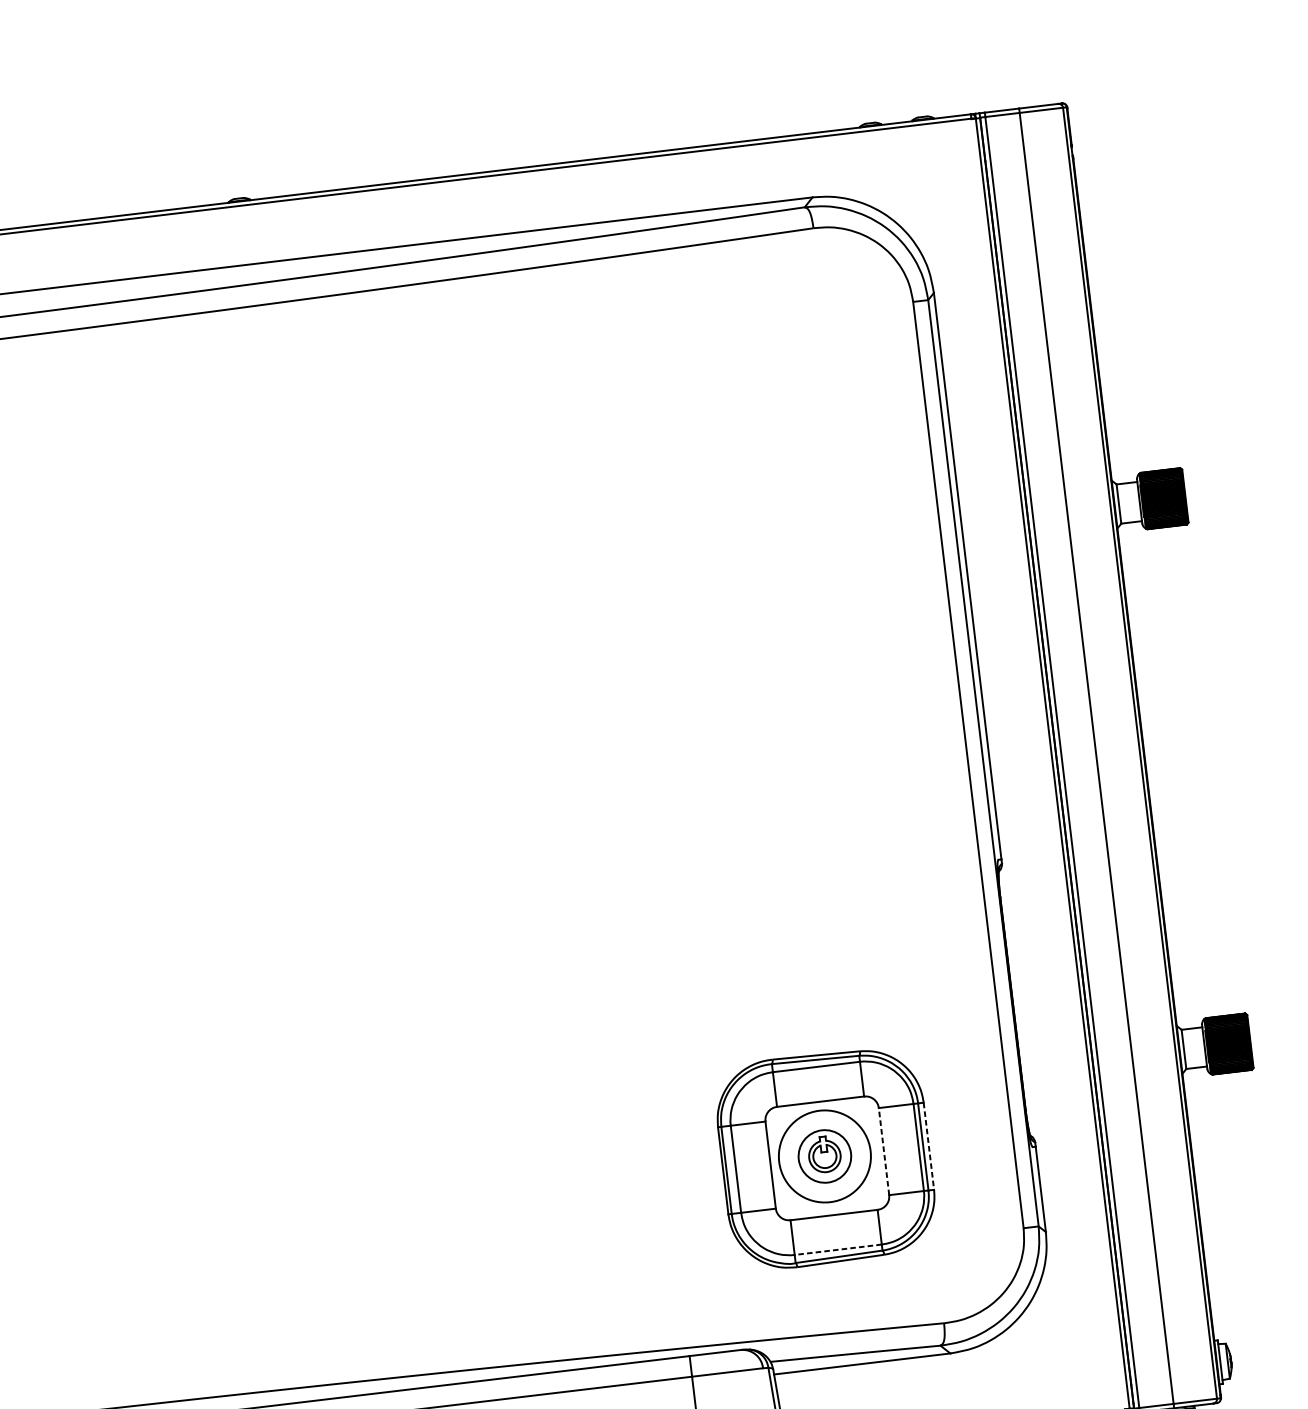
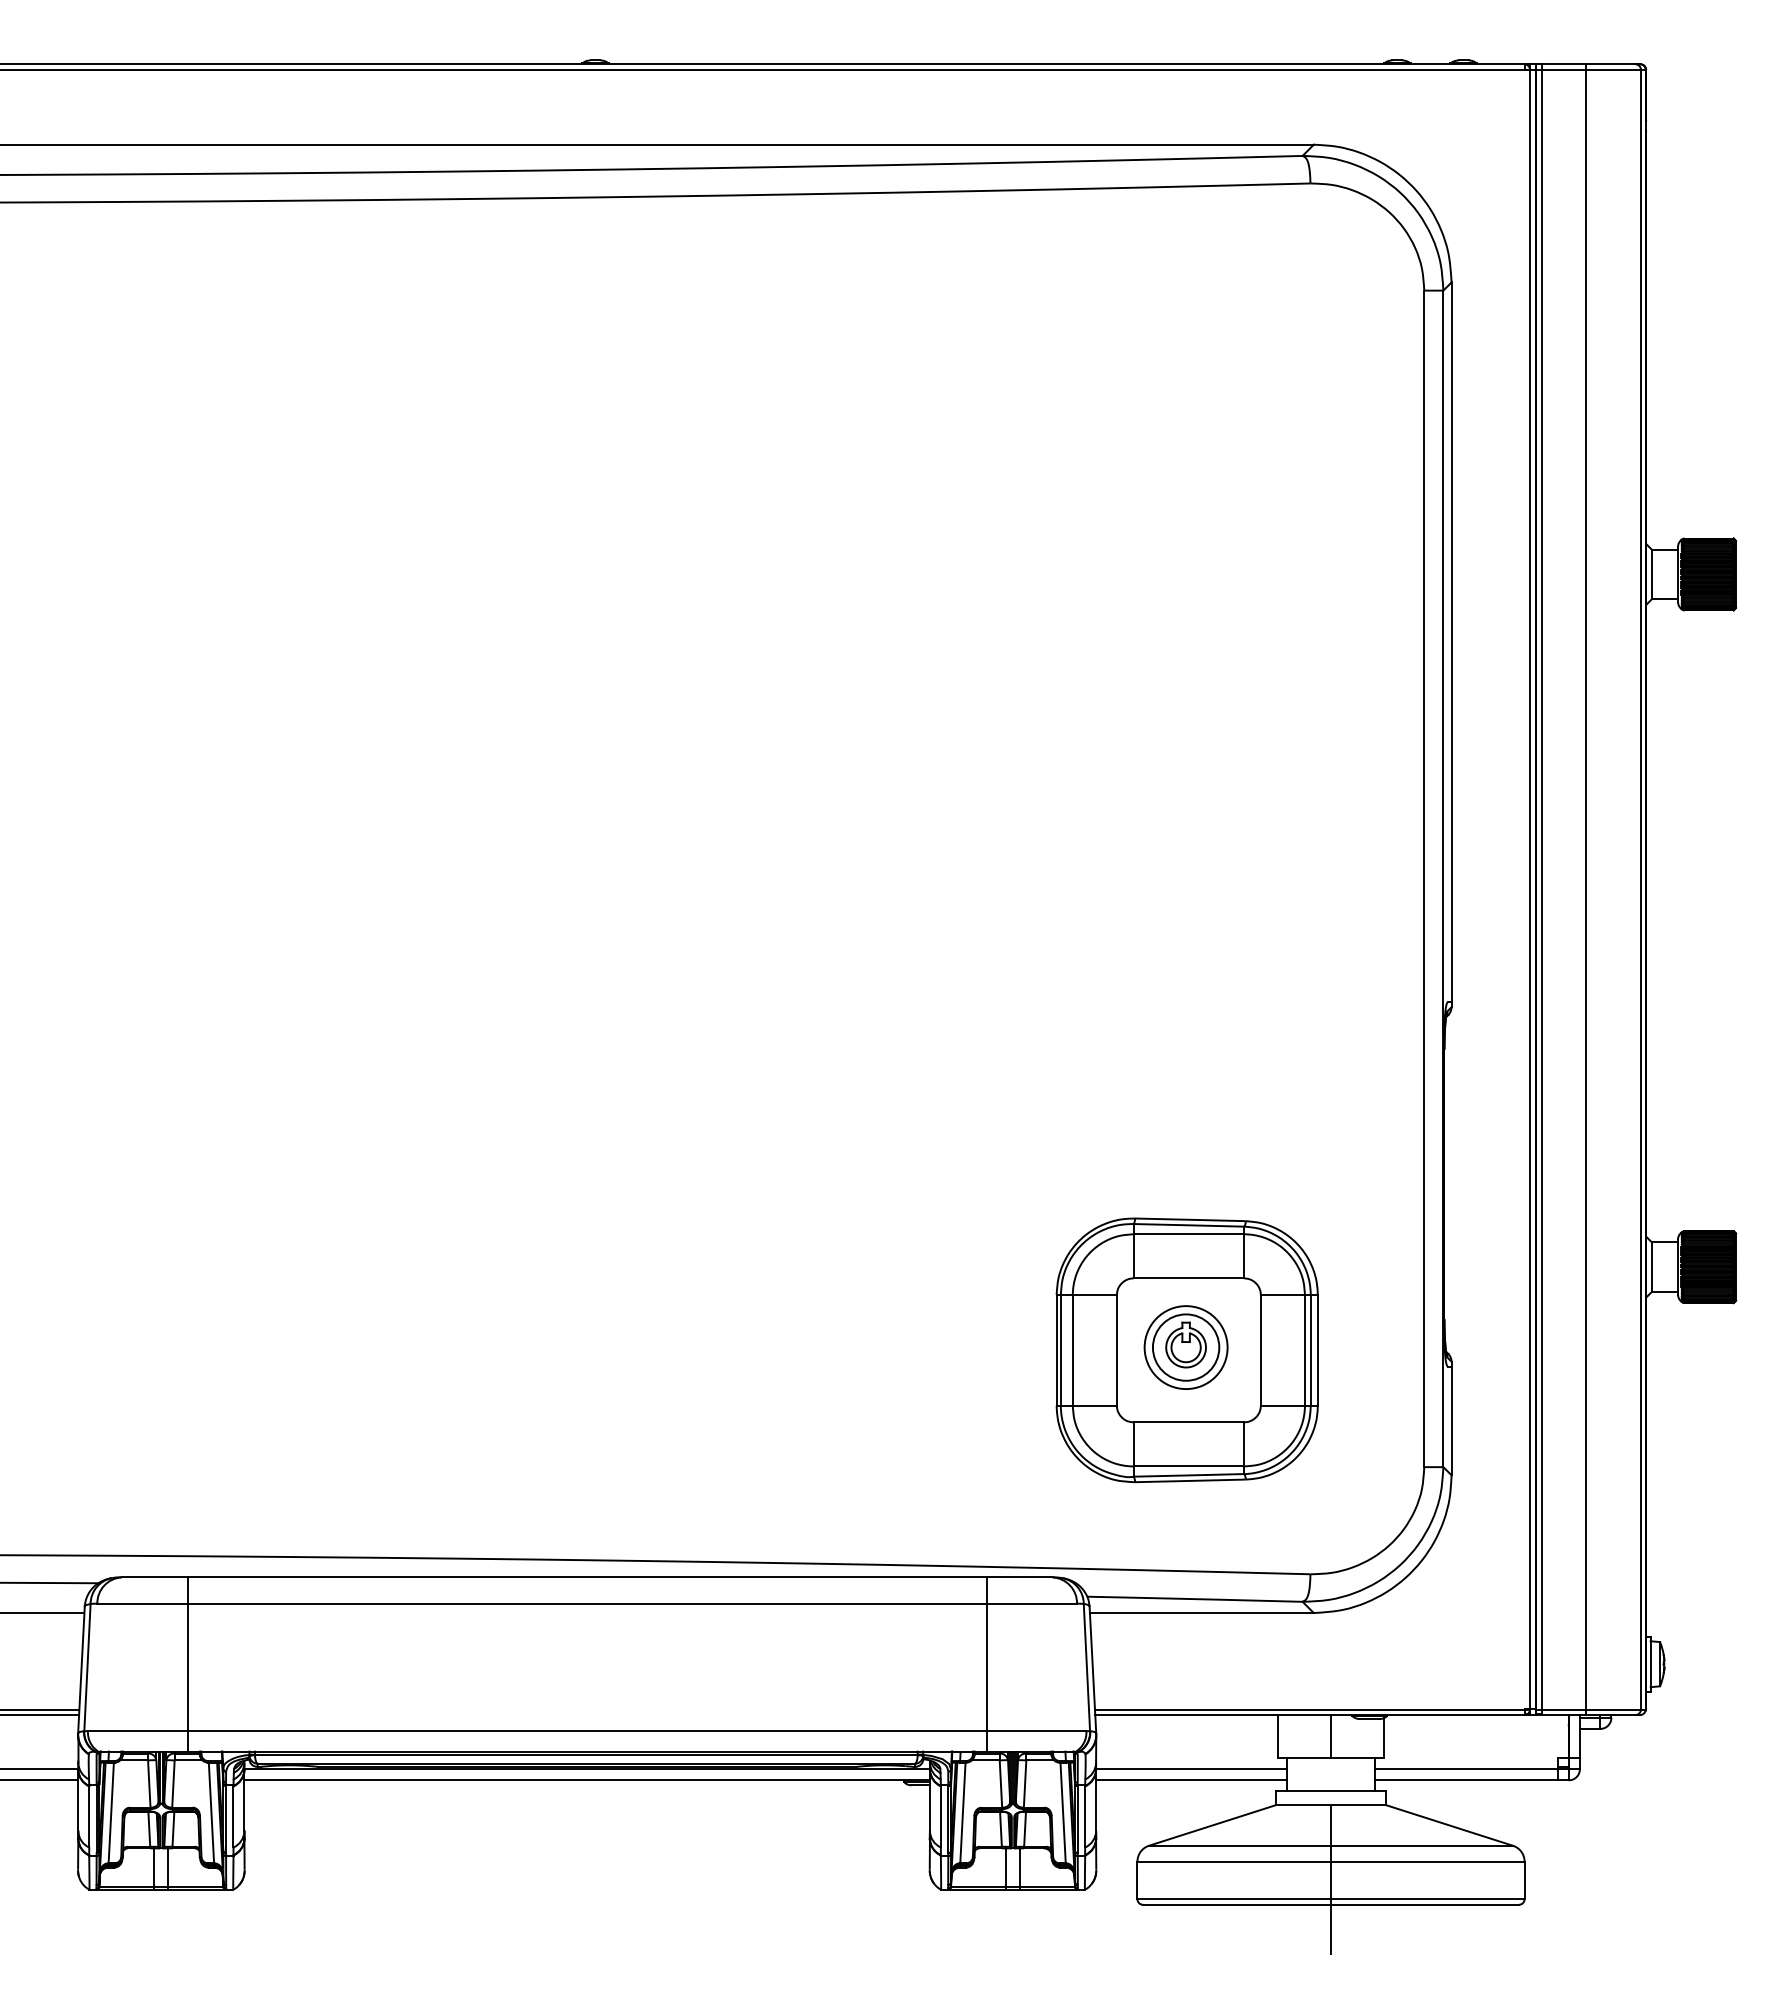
line: (928, 1146) -> (1317, 1350), dashed -> solid
line: (883, 1150) -> (1260, 1349), dashed -> solid
circle: (824, 1156) -> (1185, 1347), size x0.71
line: (837, 1249) -> (1188, 1466), dashed -> solid

